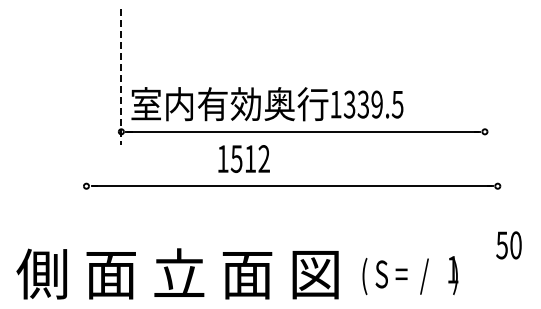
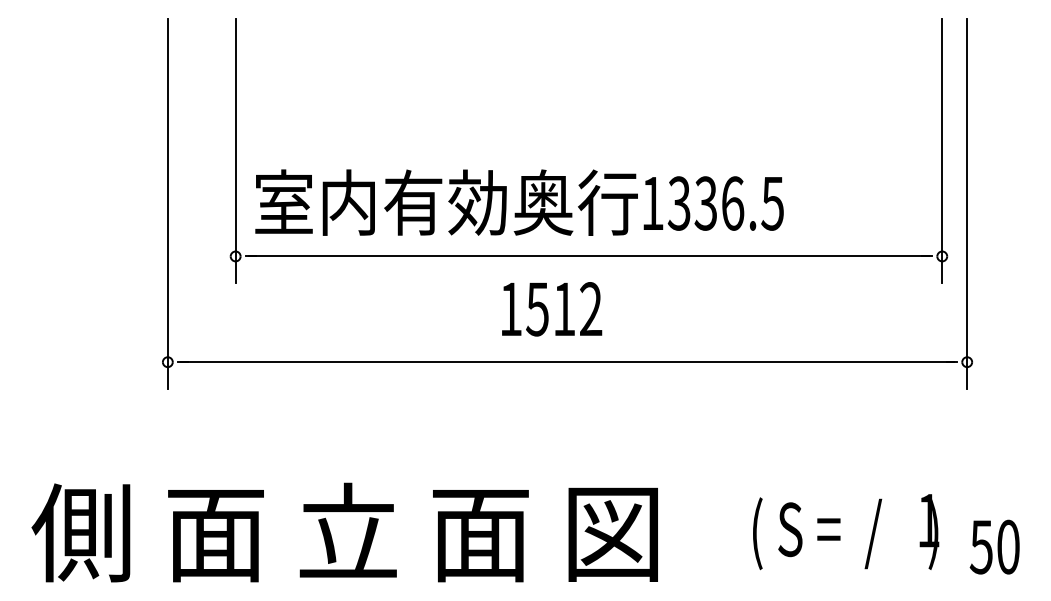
line: (121, 77) -> (235, 150), dashed -> solid
line: (484, 77) -> (941, 150), added
line: (86, 104) -> (167, 203), added
text: (376, 104) -> (731, 203), 1339.5 -> 1336.5
line: (497, 104) -> (966, 203), added
text: (243, 158) -> (550, 308), moved
text: (508, 245) -> (993, 547), moved
text: (410, 275) -> (846, 531), moved

